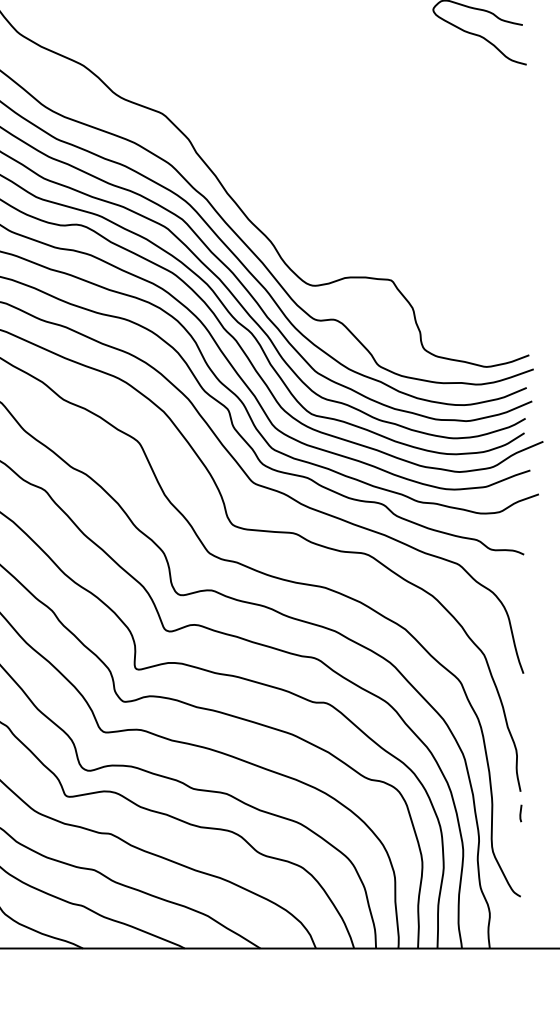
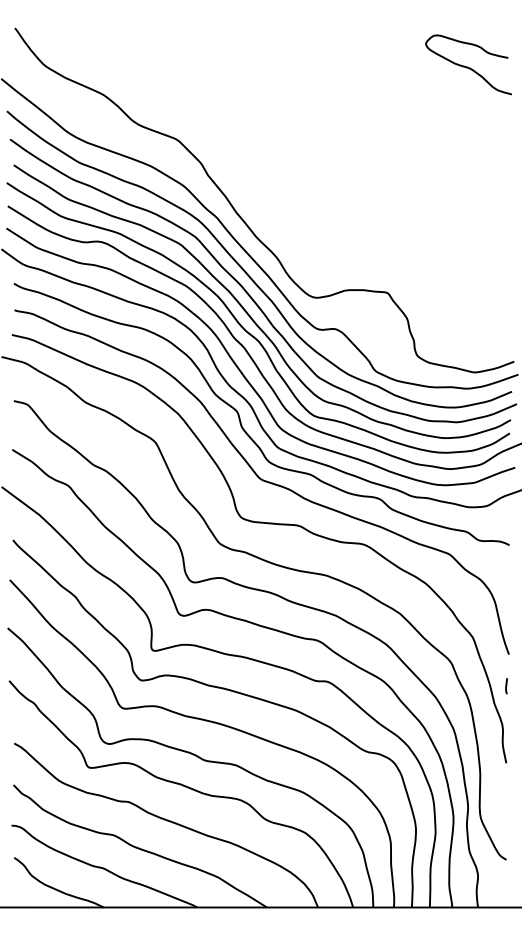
line: (520, 813) -> (506, 686), moved

